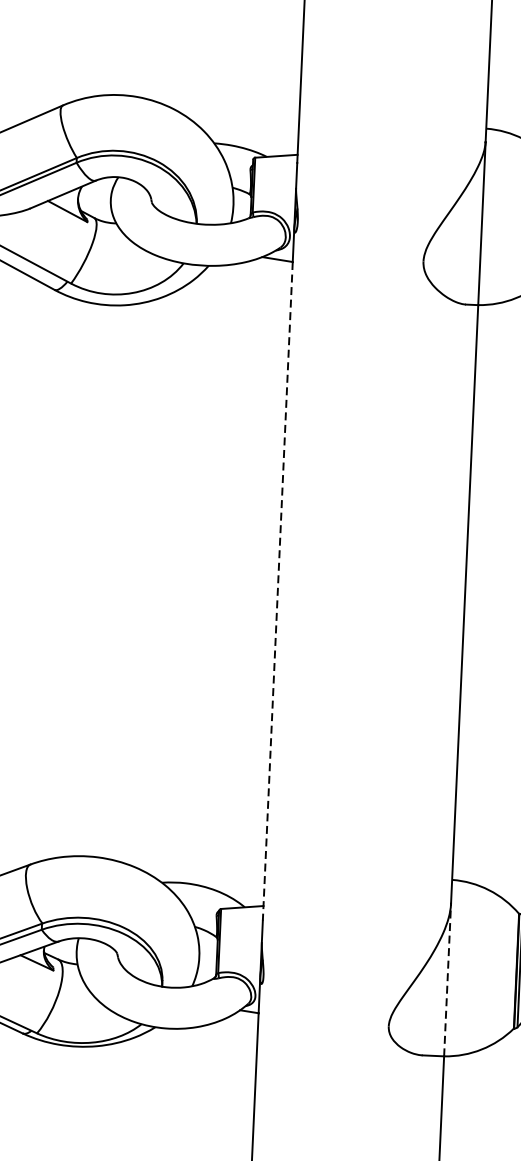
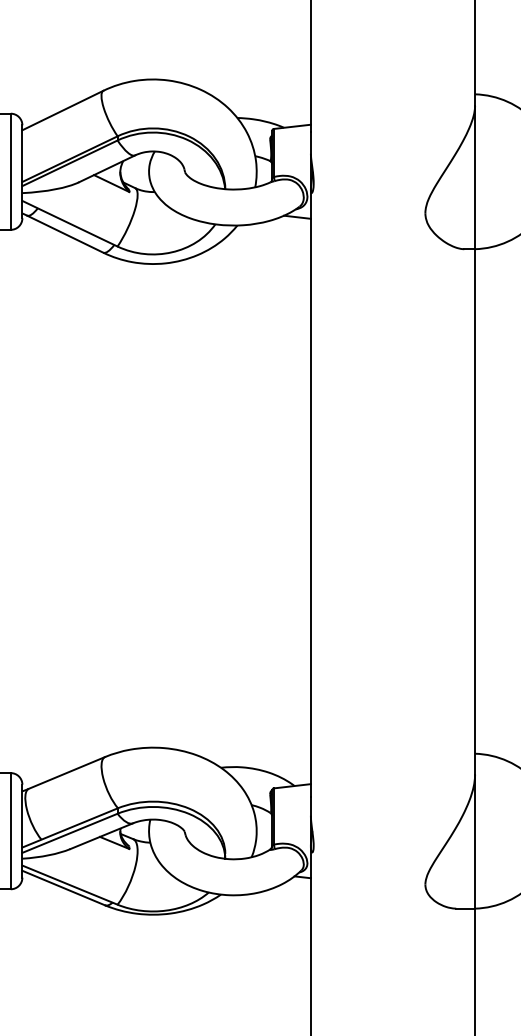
line: (277, 591) -> (310, 508), dashed -> solid
line: (448, 979) -> (475, 841), dashed -> solid

